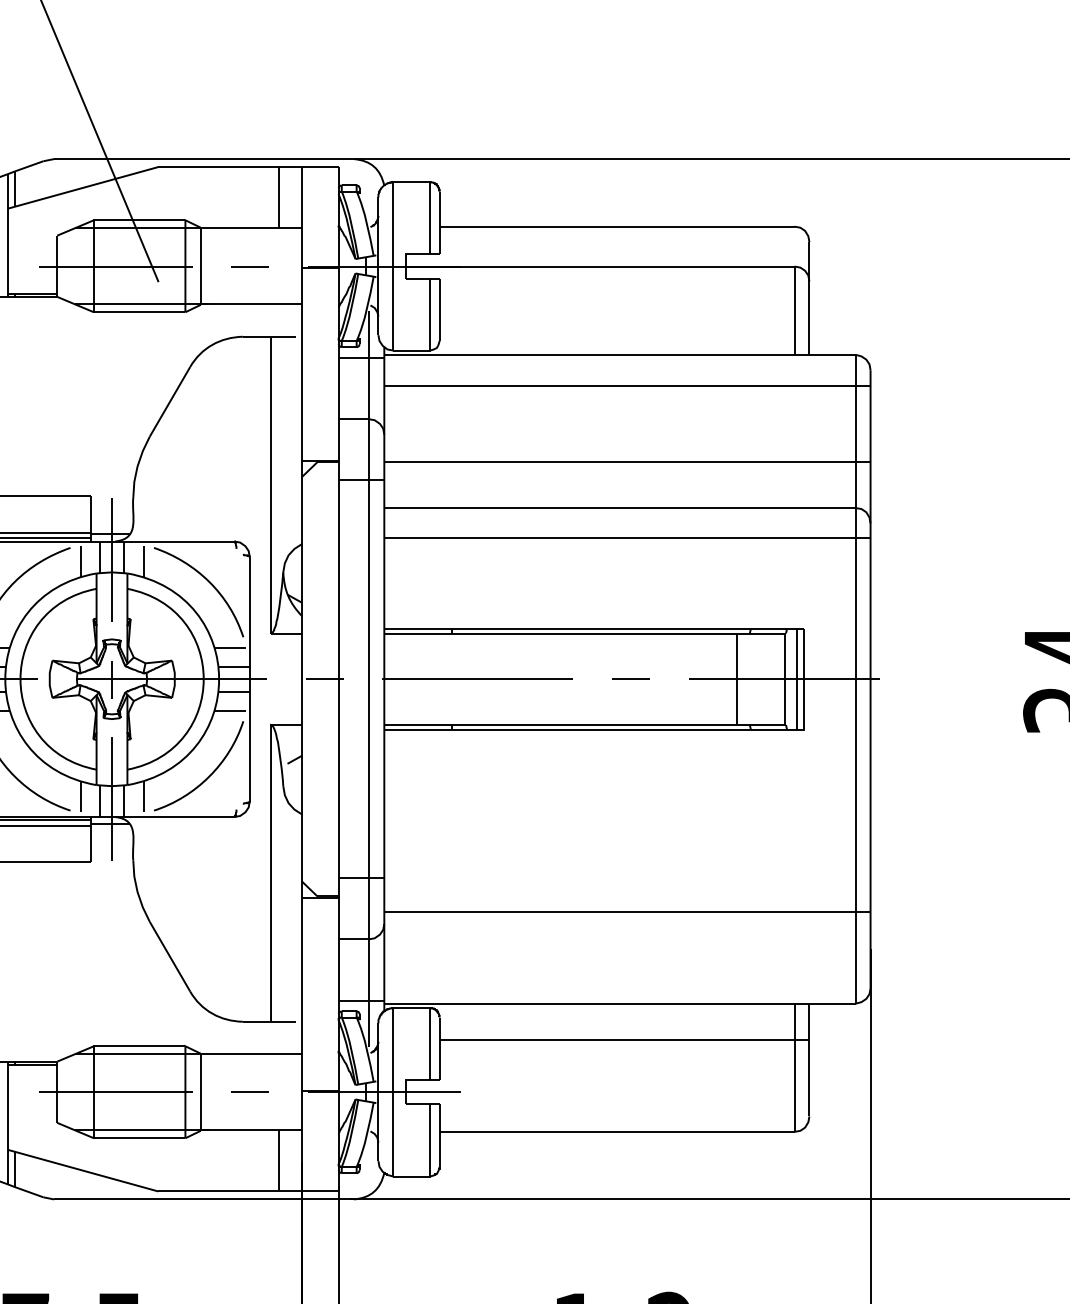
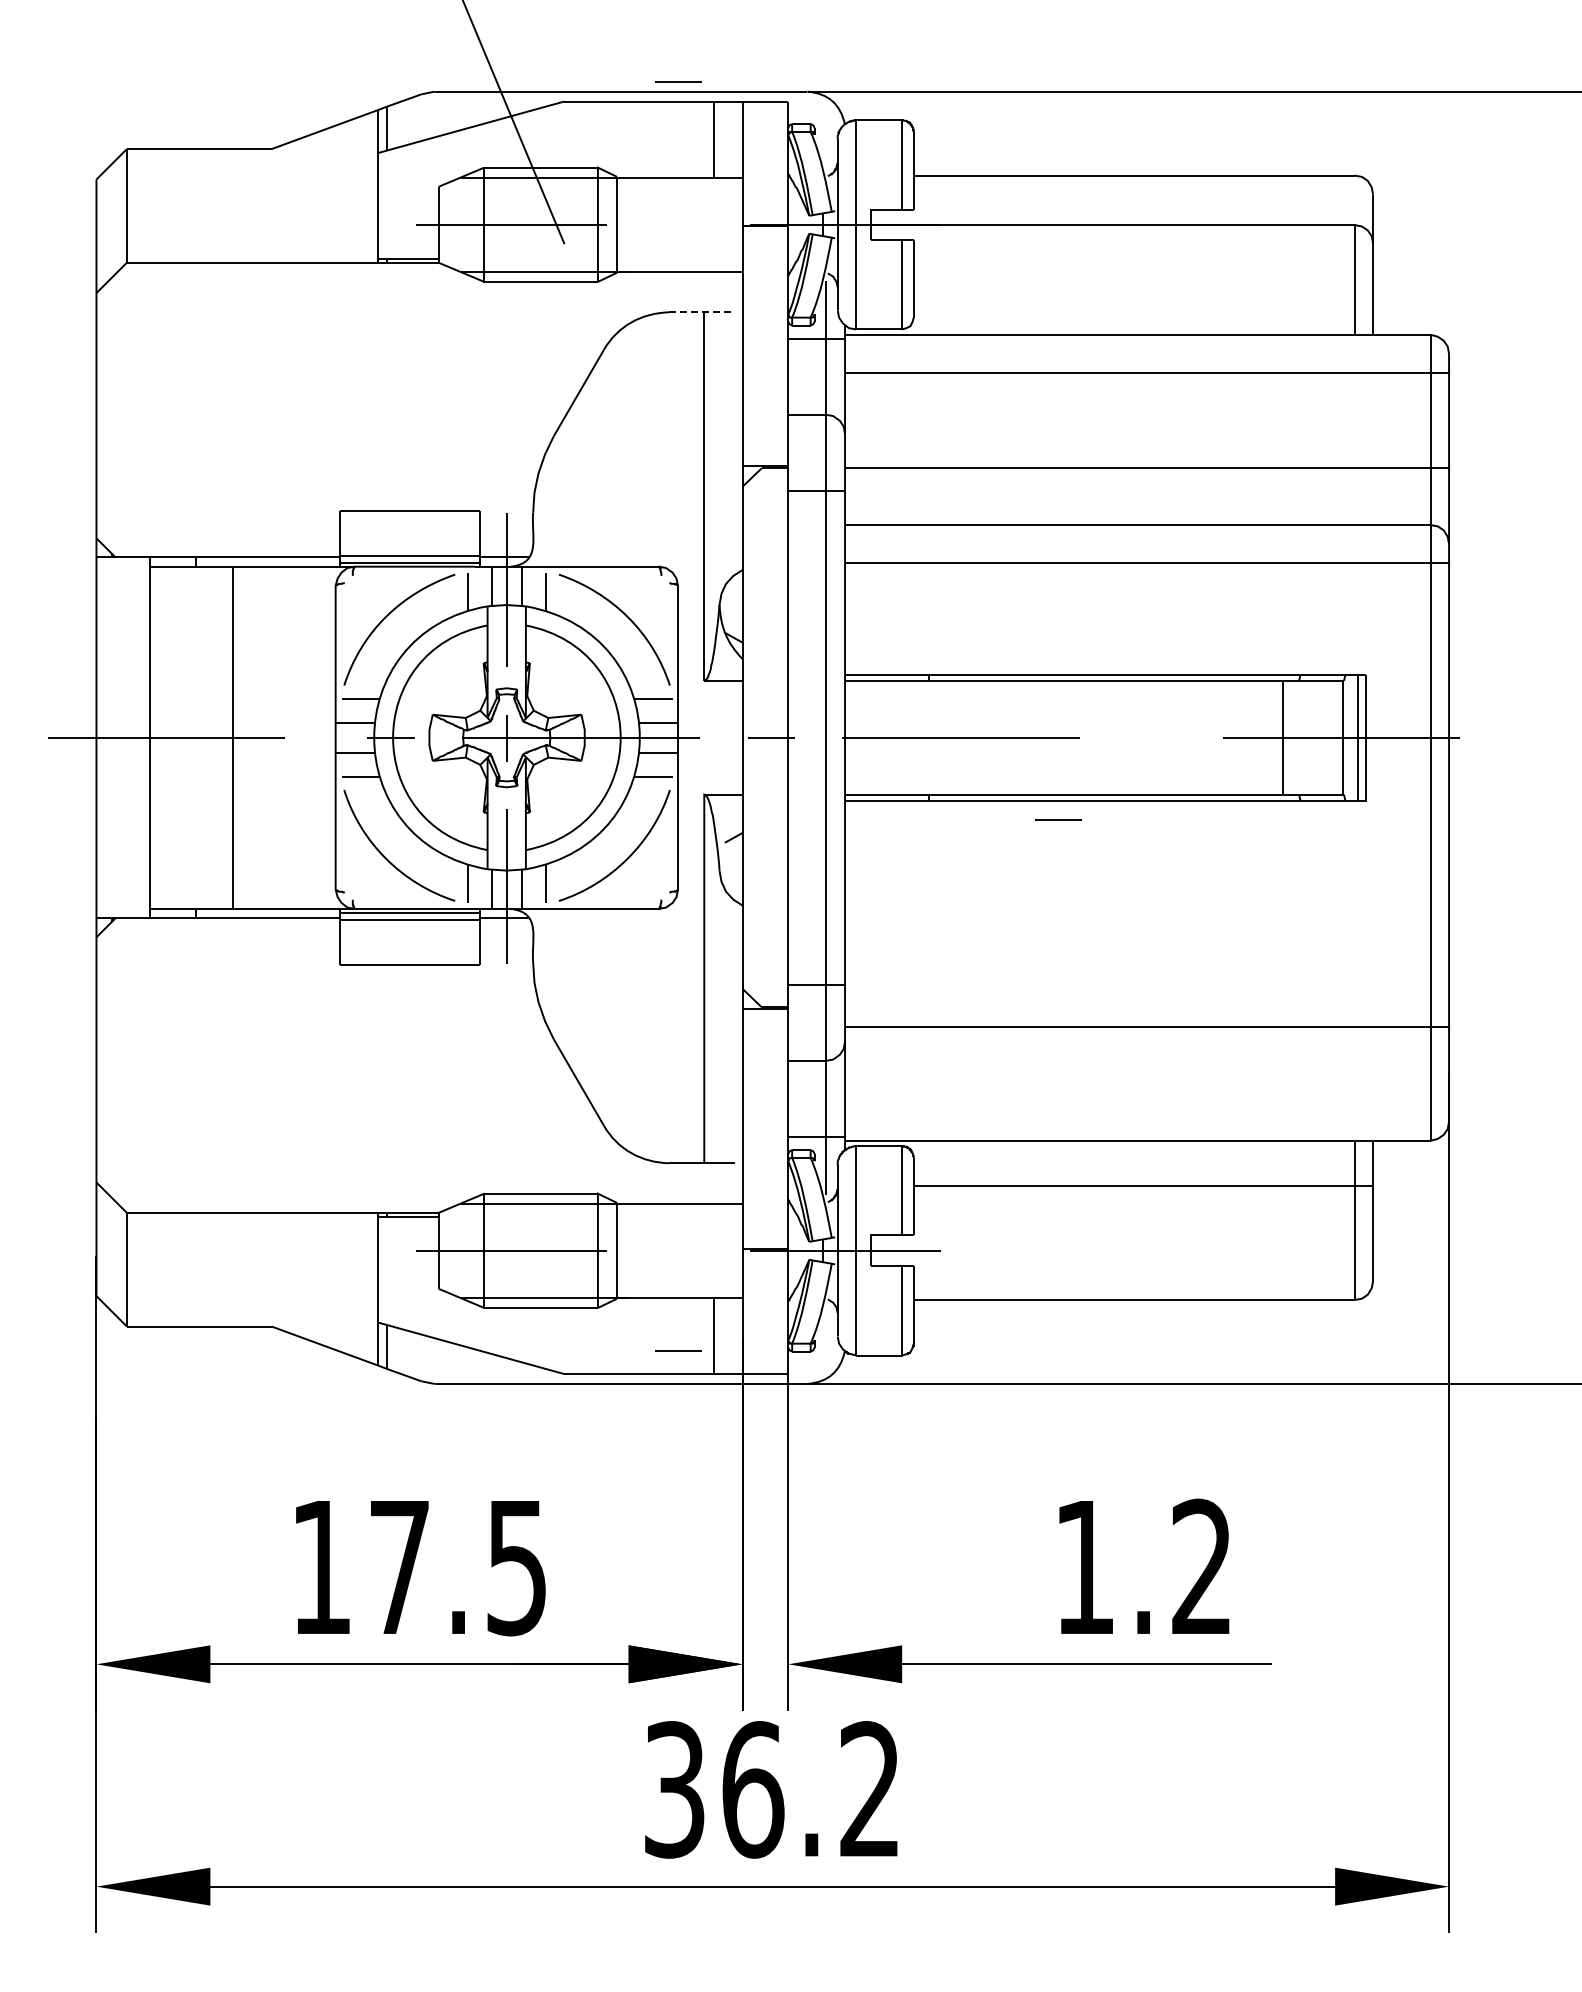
line: (250, 266) -> (678, 81), moved
line: (269, 336) -> (702, 312), solid -> dashed
line: (631, 679) -> (1058, 819), moved
line: (250, 1091) -> (678, 1350), moved

